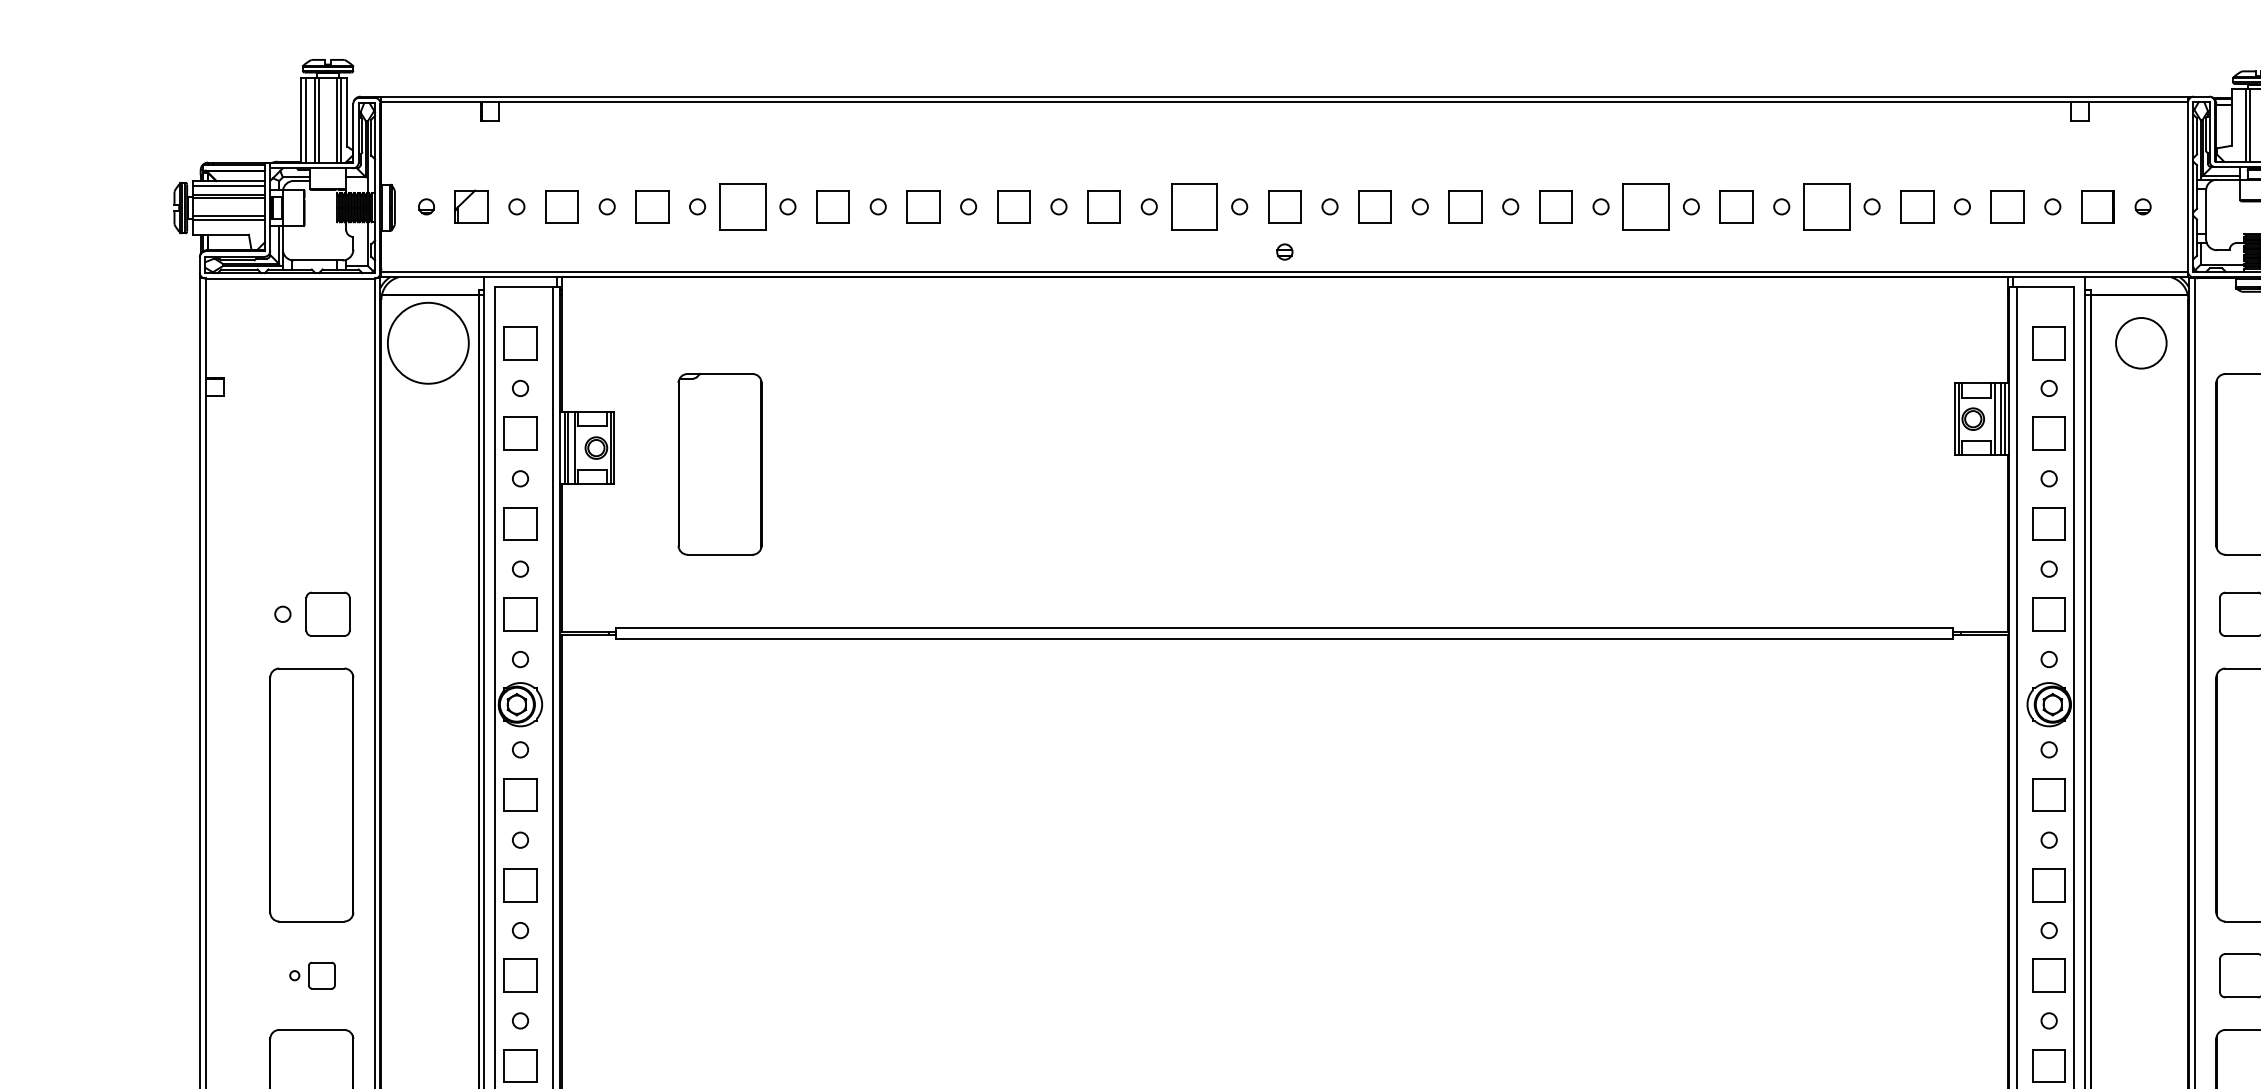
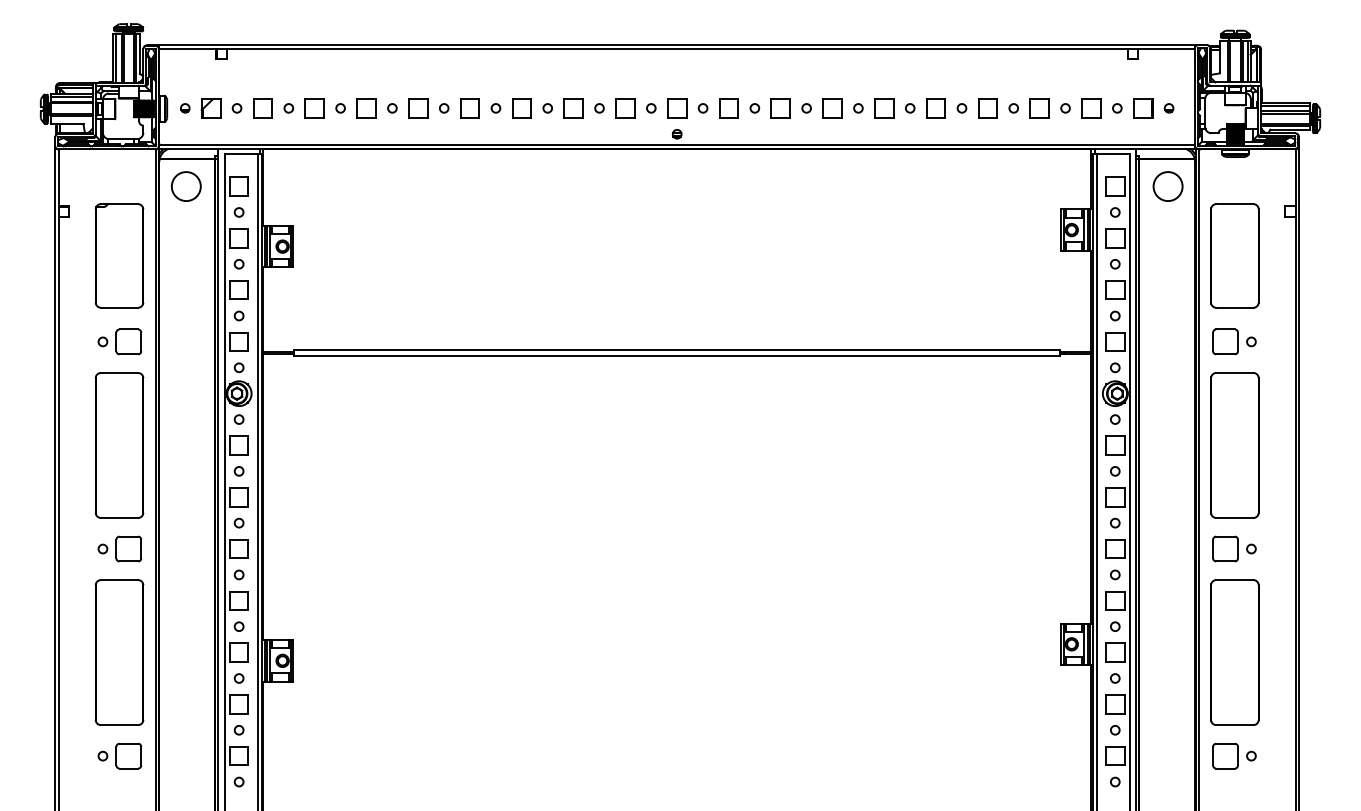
part: (742, 207) -> (366, 108), size x0.71
part: (1194, 207) -> (625, 108), size x0.71
part: (1646, 207) -> (884, 108), size x0.71
part: (1826, 207) -> (987, 108), size x0.71
circle: (426, 343) -> (185, 186), size x0.62
part: (720, 463) -> (119, 255), moved
part: (311, 974) -> (119, 548), size x1.67

